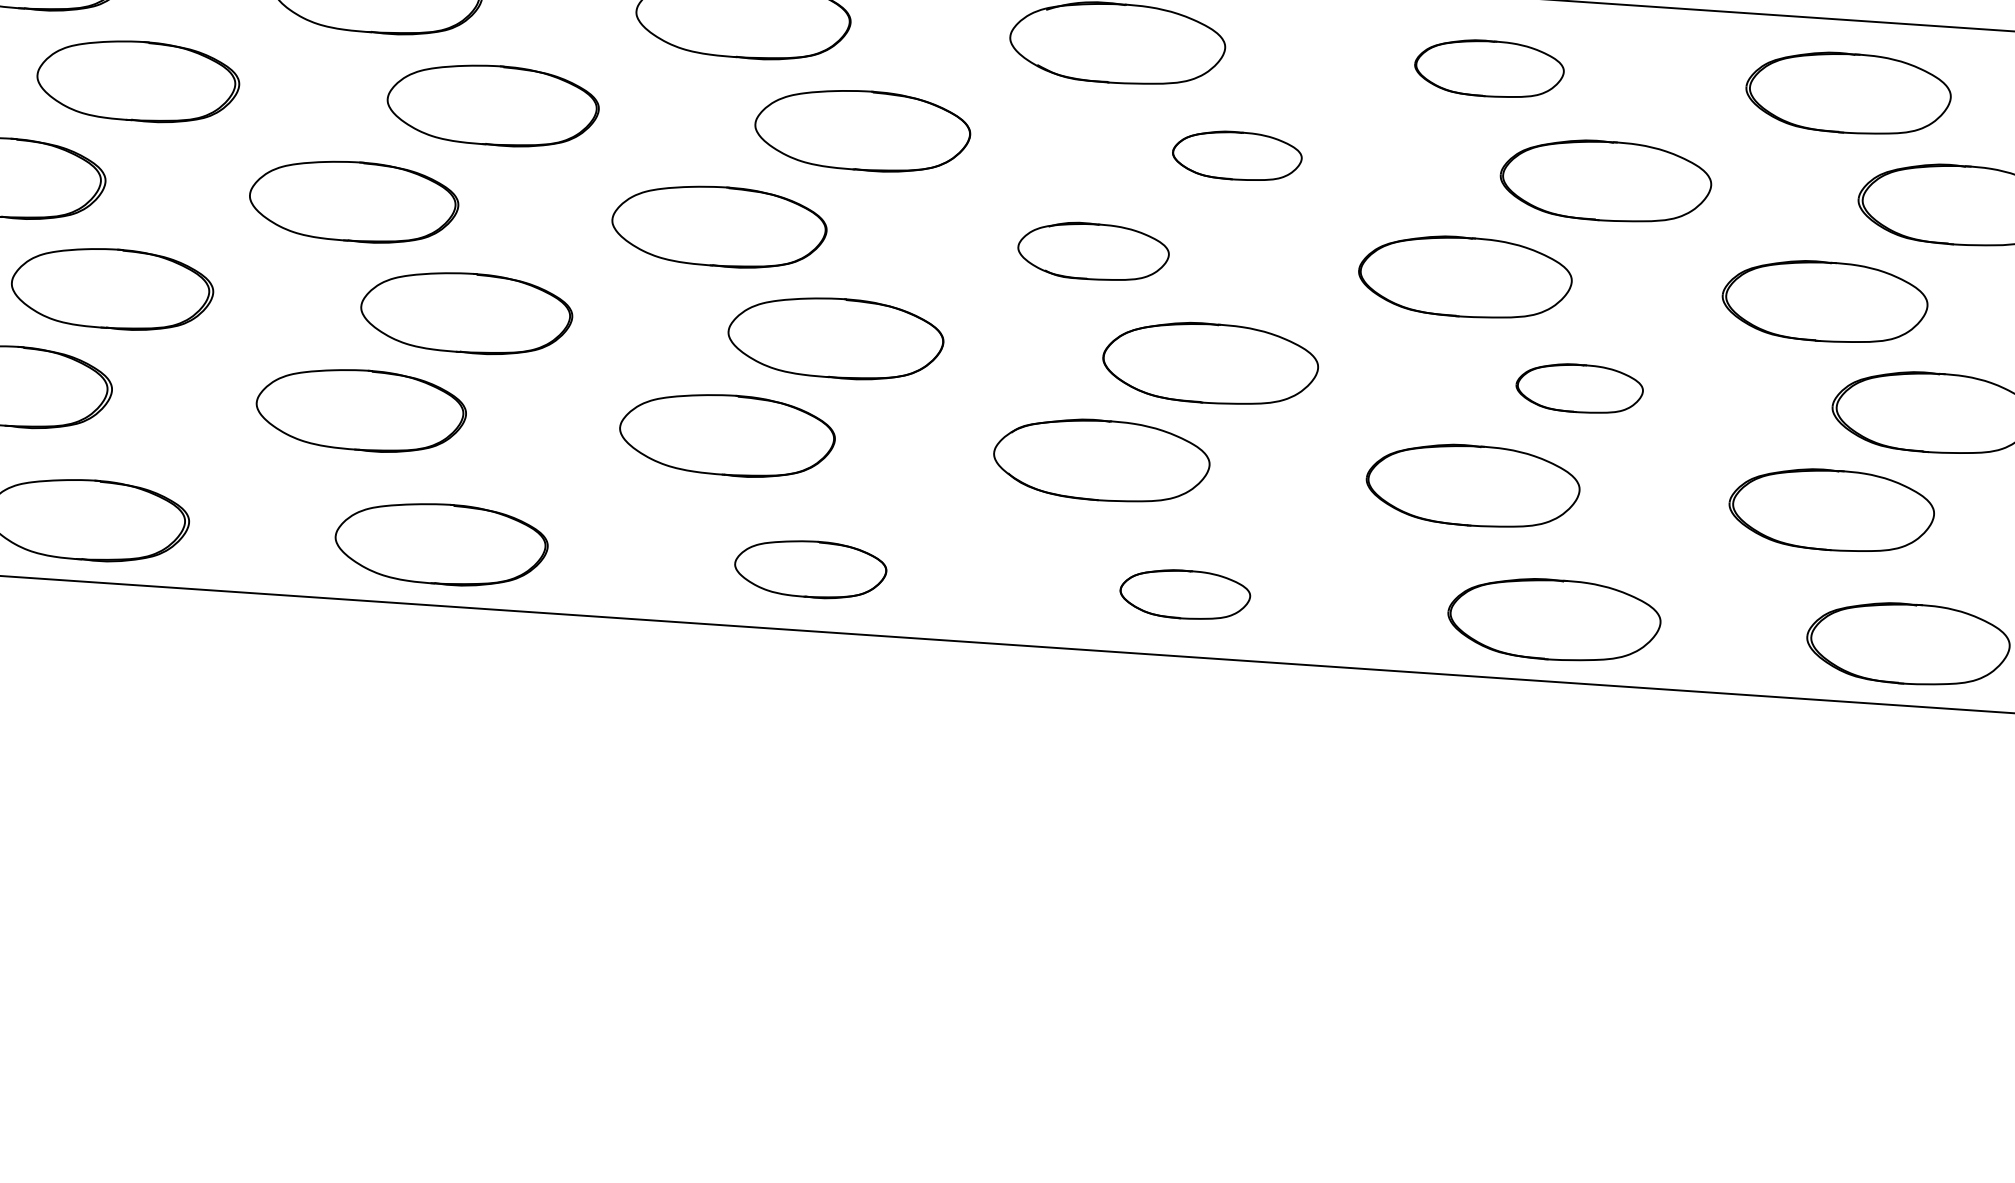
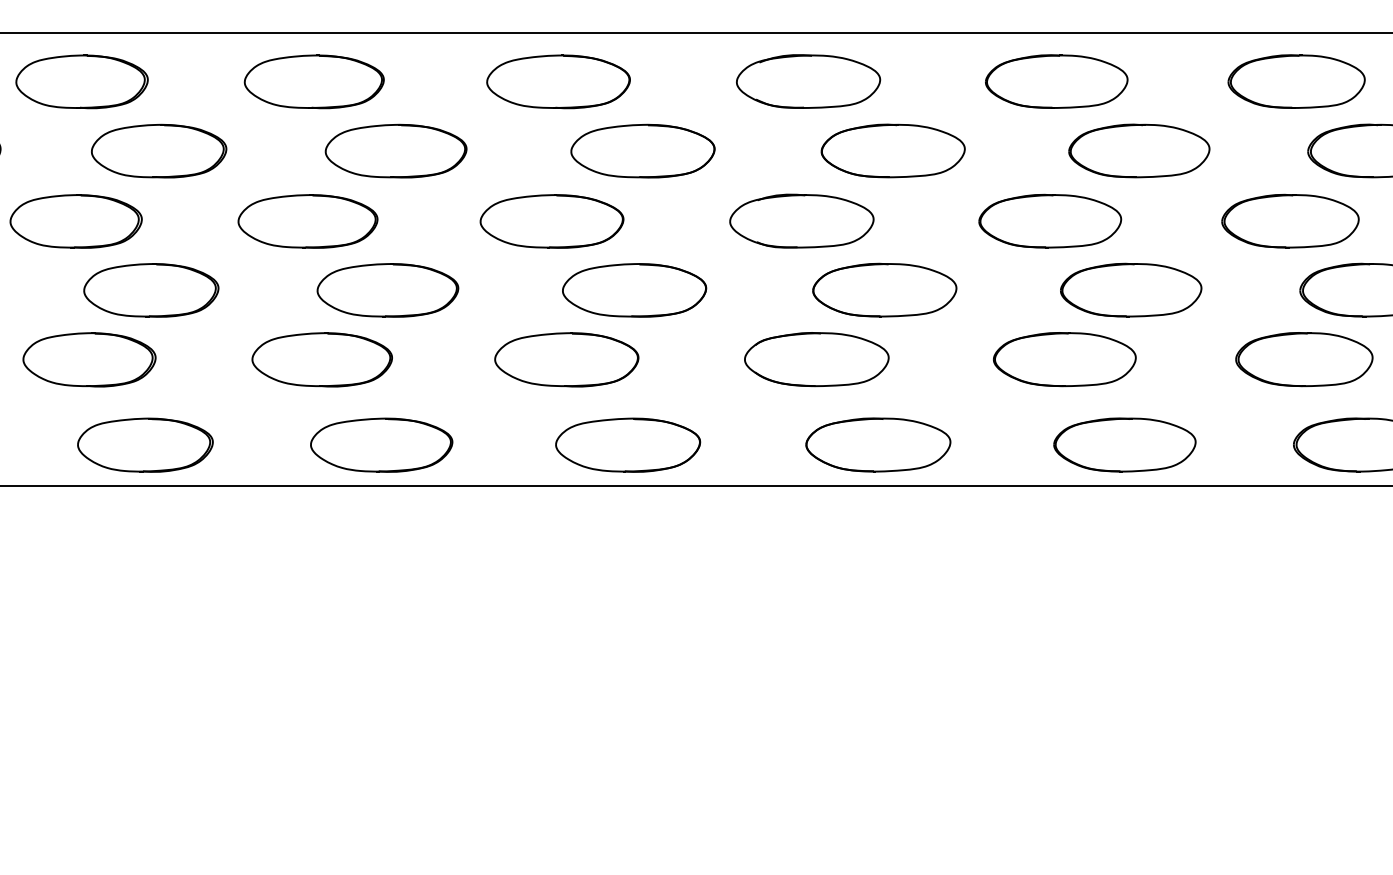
part: (1488, 68) -> (1056, 81), size x1.43
part: (1236, 155) -> (892, 150), size x1.67
part: (1093, 250) -> (801, 220), size x1.43
part: (1580, 387) -> (1131, 289), size x1.67
part: (811, 568) -> (628, 444), size x1.43
part: (1185, 593) -> (878, 444), size x1.67

